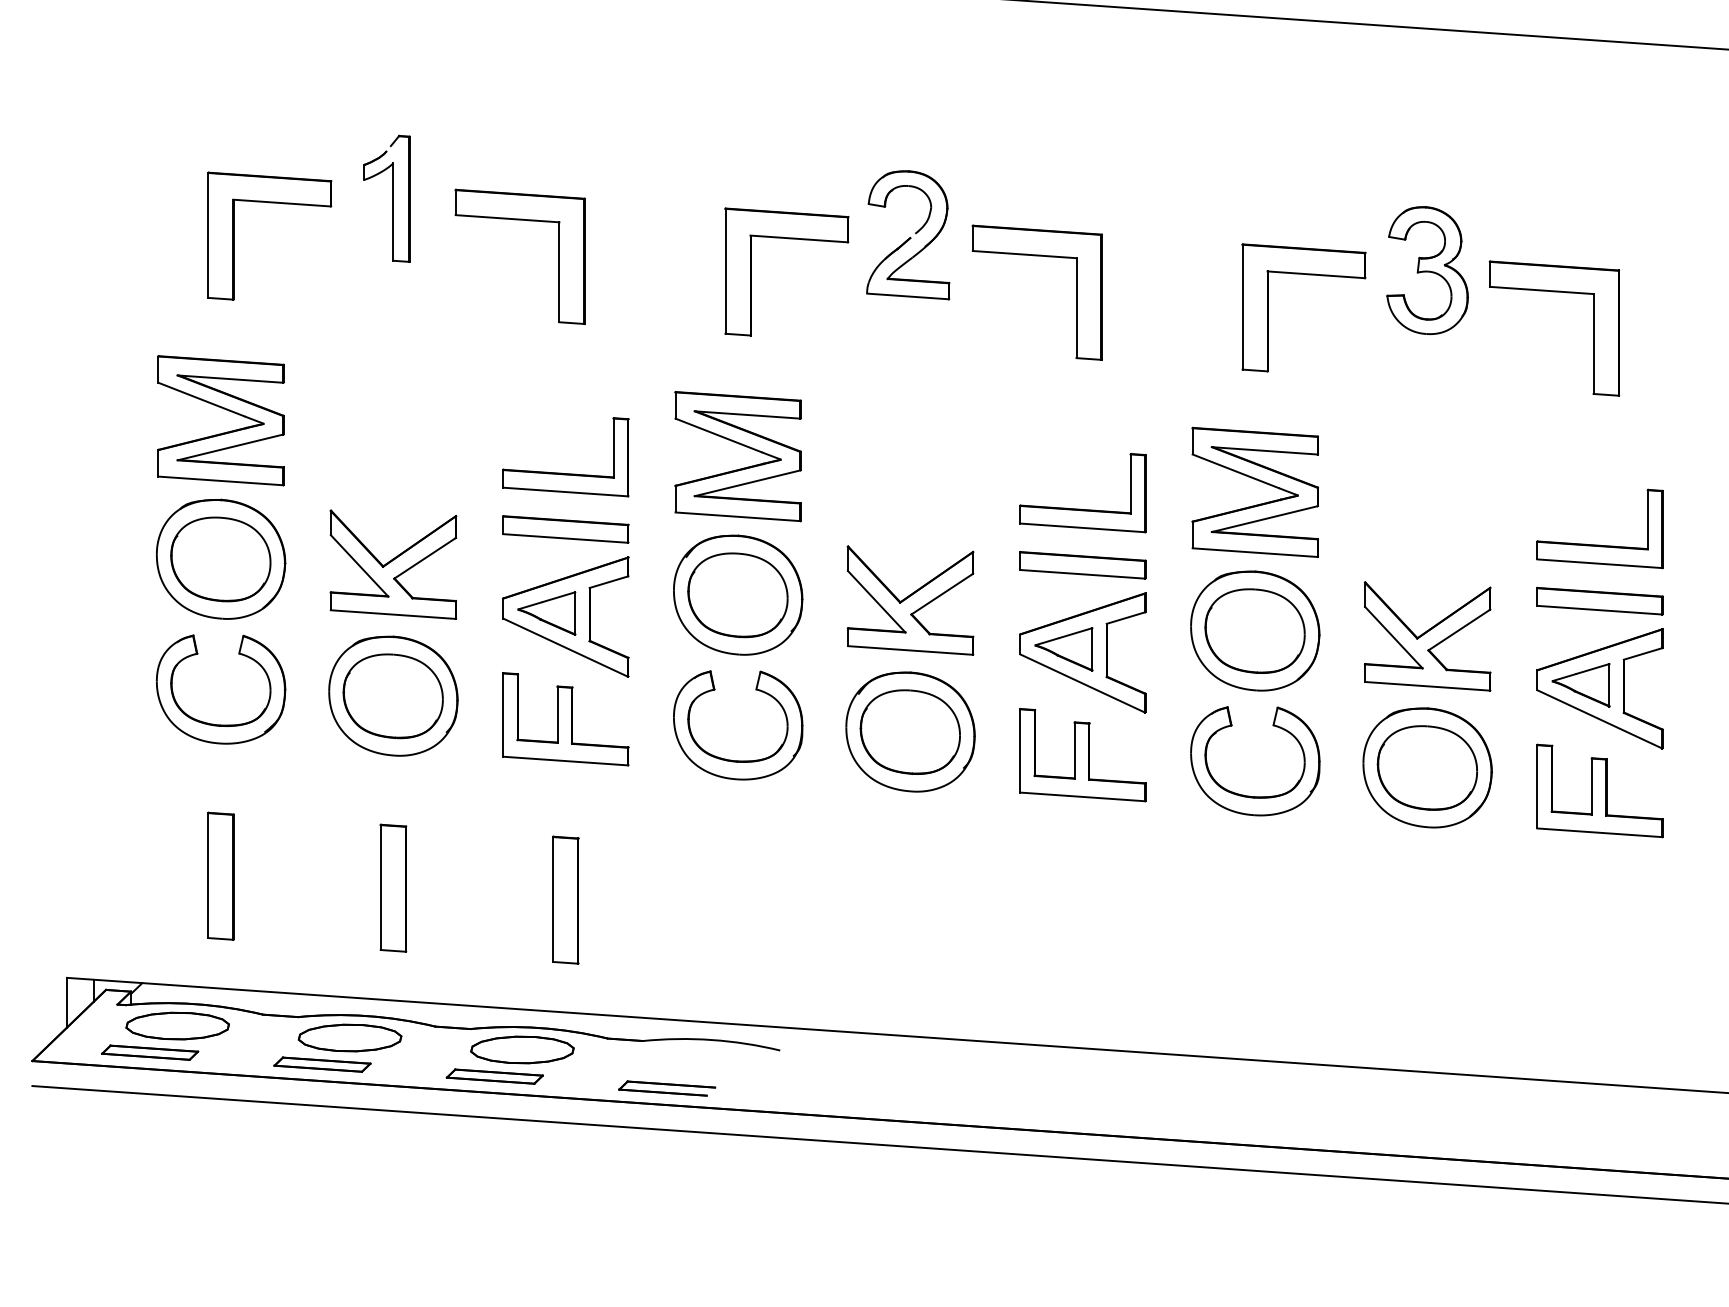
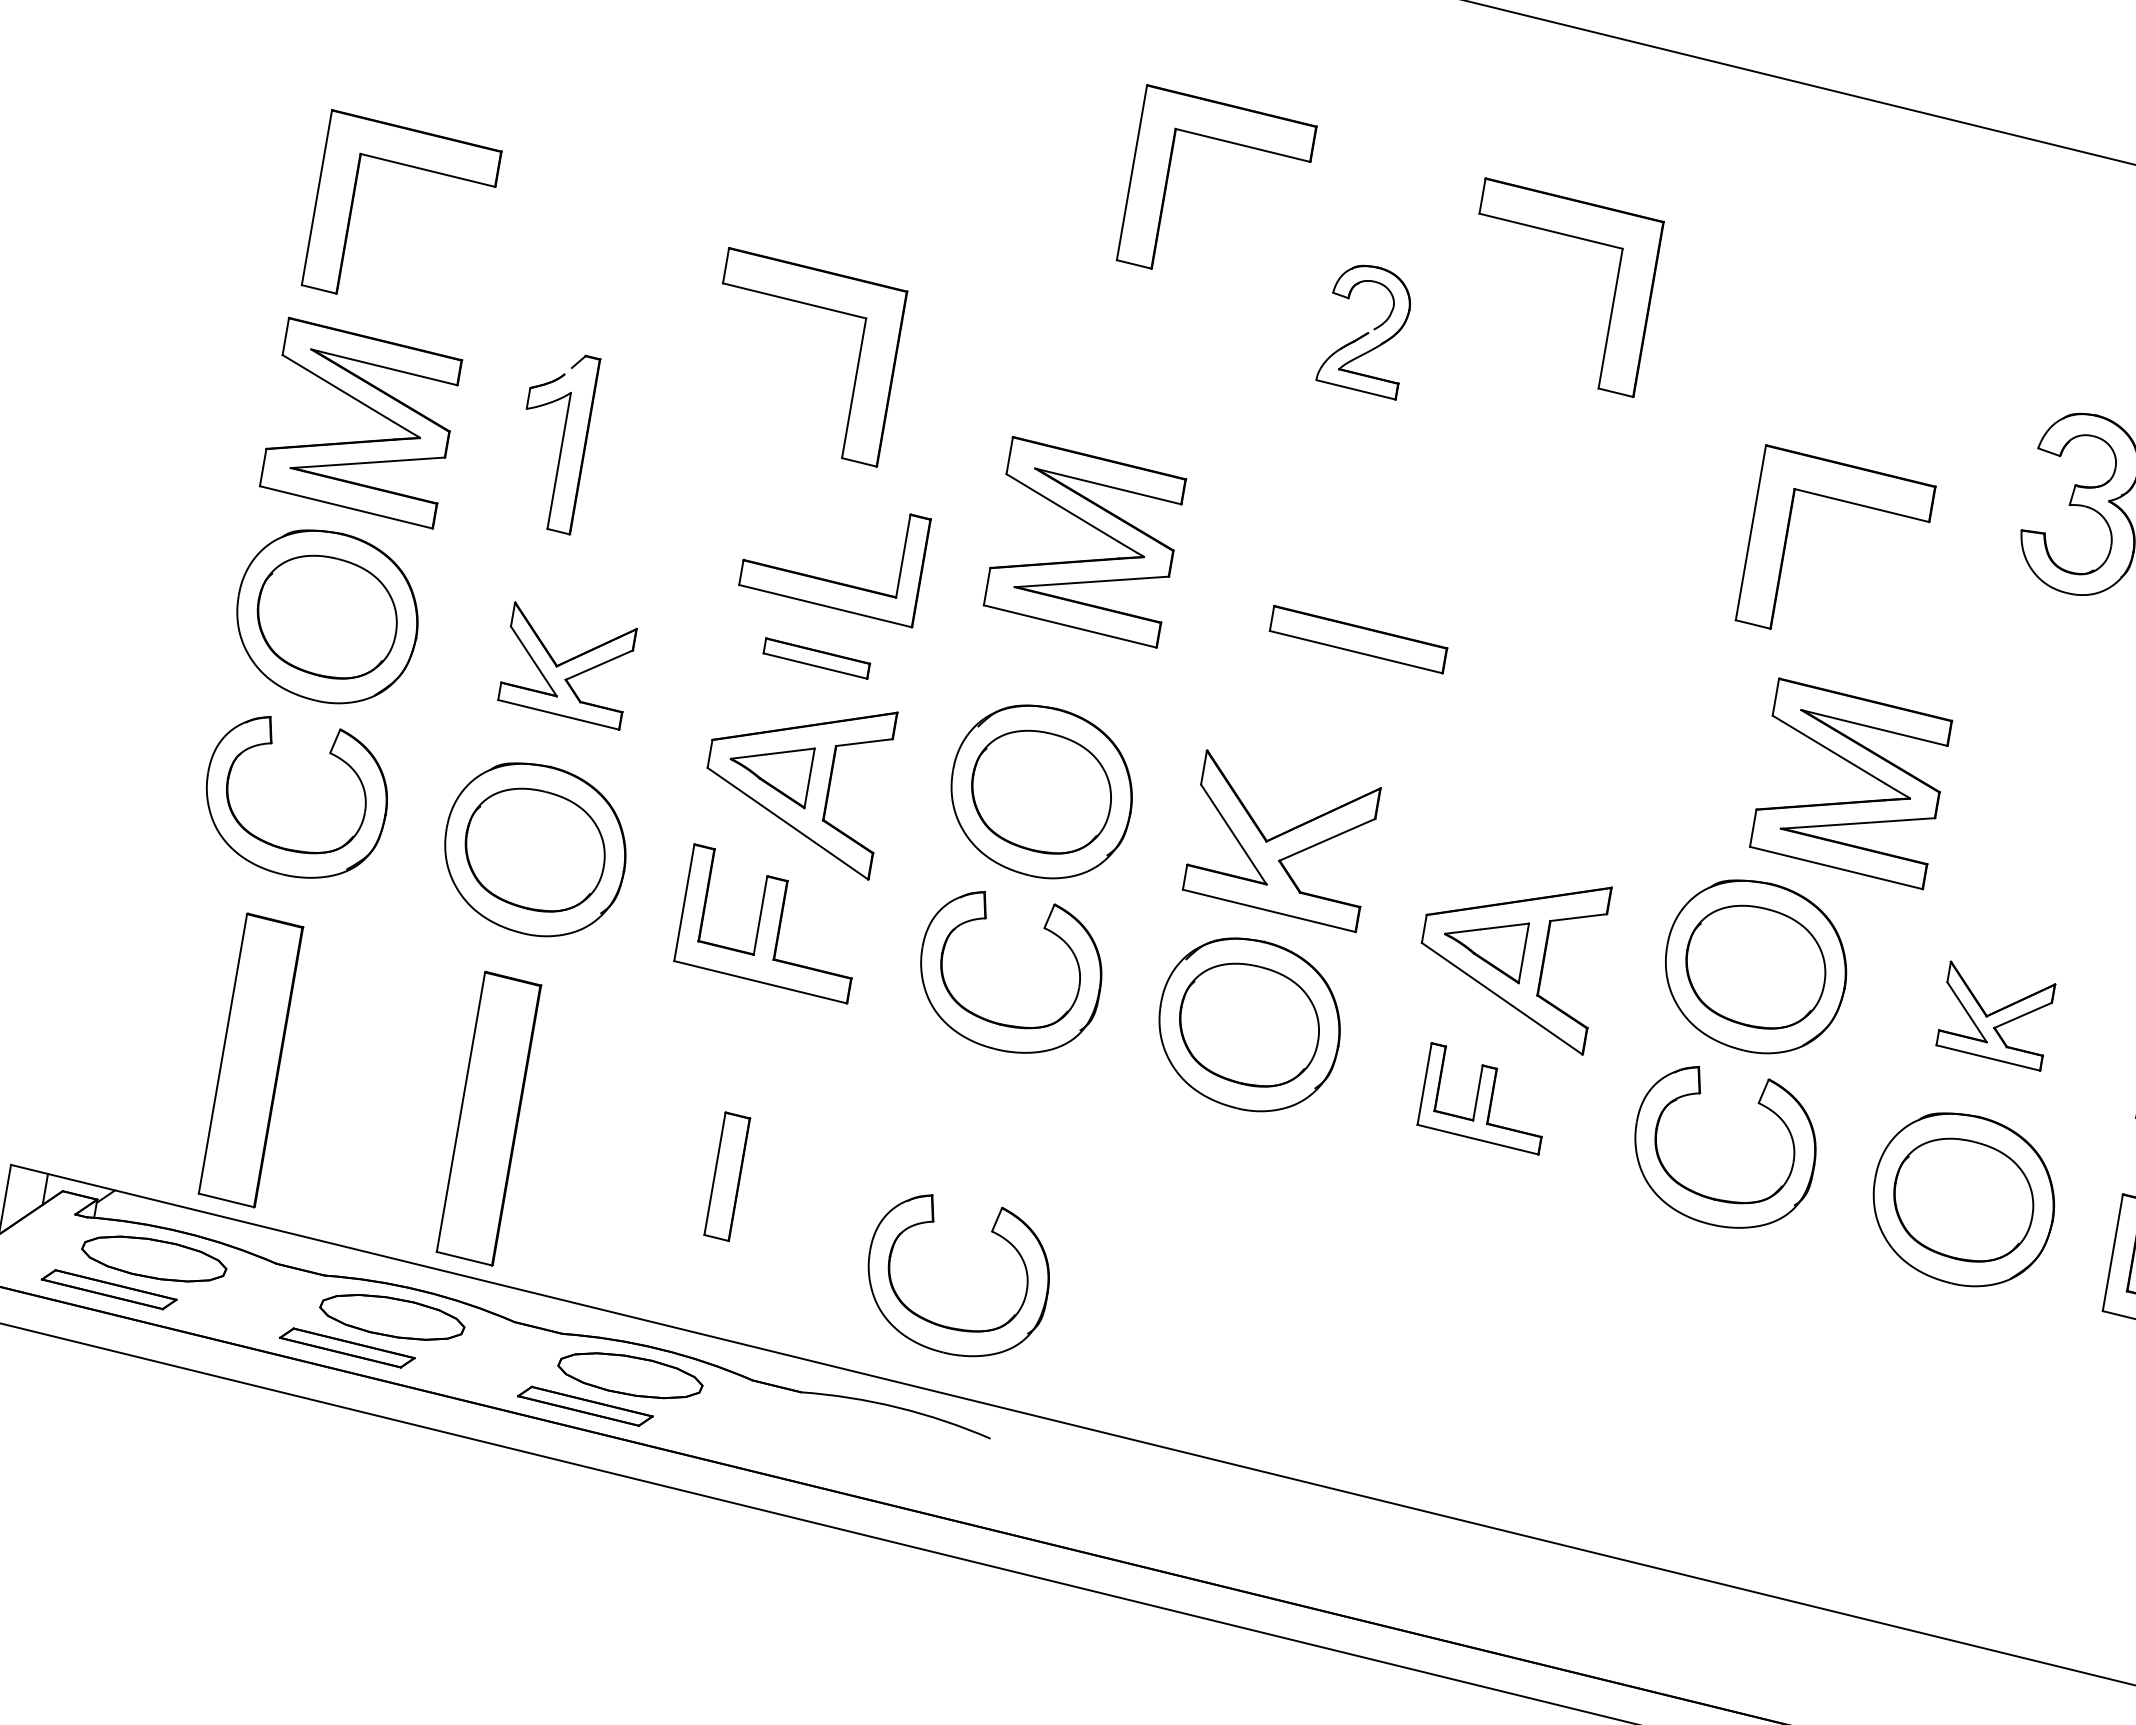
part: (386, 198) -> (553, 440), moved
part: (269, 203) -> (410, 167), moved
part: (519, 220) -> (810, 306), moved
part: (908, 235) -> (1366, 330), size x0.7
part: (788, 239) -> (1227, 143), moved
part: (1036, 256) -> (1567, 236), moved
part: (1307, 275) -> (1849, 504), moved
part: (743, 446) -> (1094, 529), moved
part: (1258, 481) -> (1858, 769), moved
part: (1080, 508) -> (1541, 753), removed
part: (565, 529) -> (816, 658), size x0.6
part: (393, 564) -> (567, 665), size x0.7
part: (1082, 565) -> (1357, 639), moved
part: (1427, 636) -> (1995, 1016), size x0.6
part: (1082, 754) -> (1484, 1097), size x0.7
part: (220, 875) -> (250, 1058), size x1.6
part: (393, 887) -> (489, 1117), size x1.6
part: (565, 899) -> (726, 1175), size x0.7
part: (731, 976) -> (940, 1323), added
part: (667, 1088) -> (823, 1464), removed

